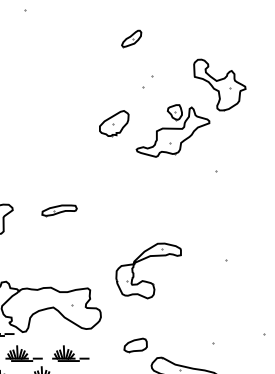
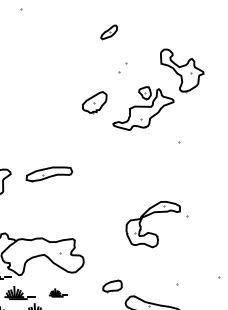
part: (59, 210) -> (49, 174), size x1.6
part: (146, 280) -> (151, 232), moved
part: (70, 353) -> (58, 292), size x0.6

